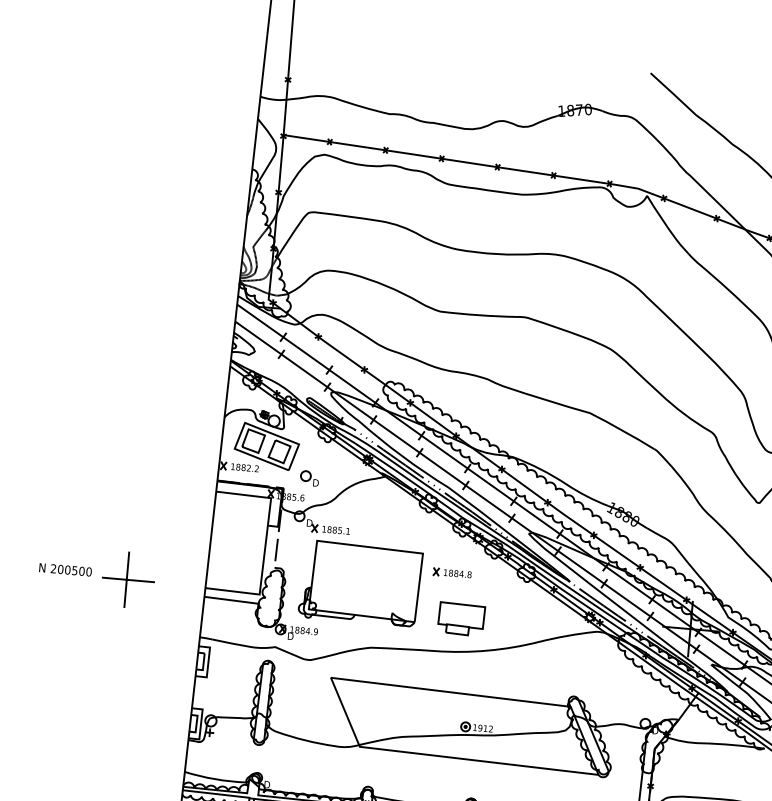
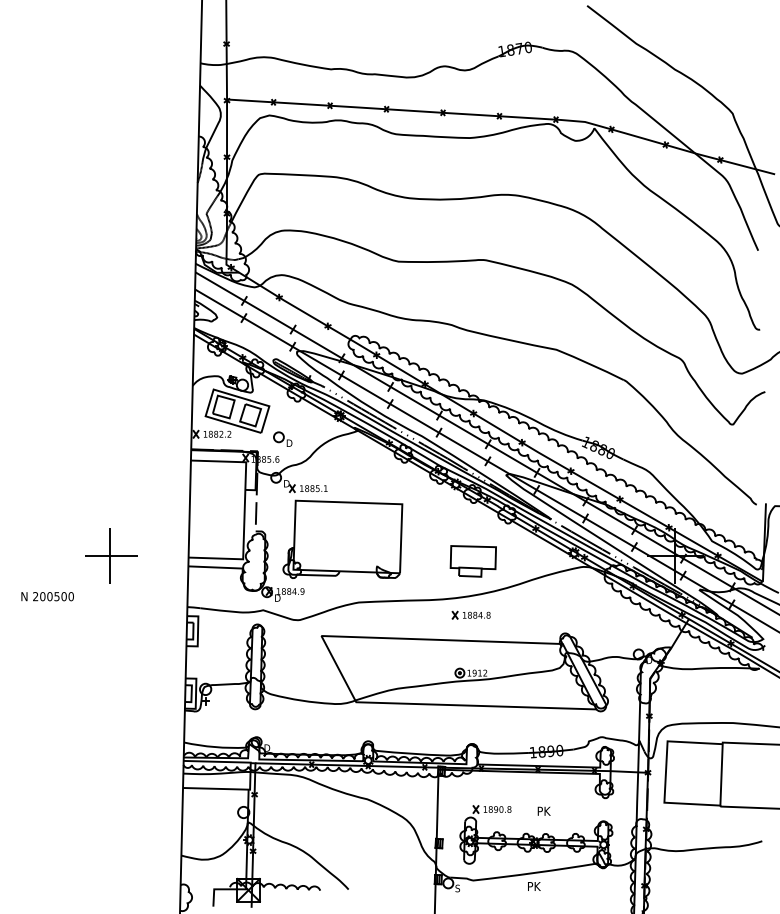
text: (65, 569) -> (47, 596), moved
part: (451, 572) -> (470, 614), moved
part: (460, 619) -> (472, 561), moved

